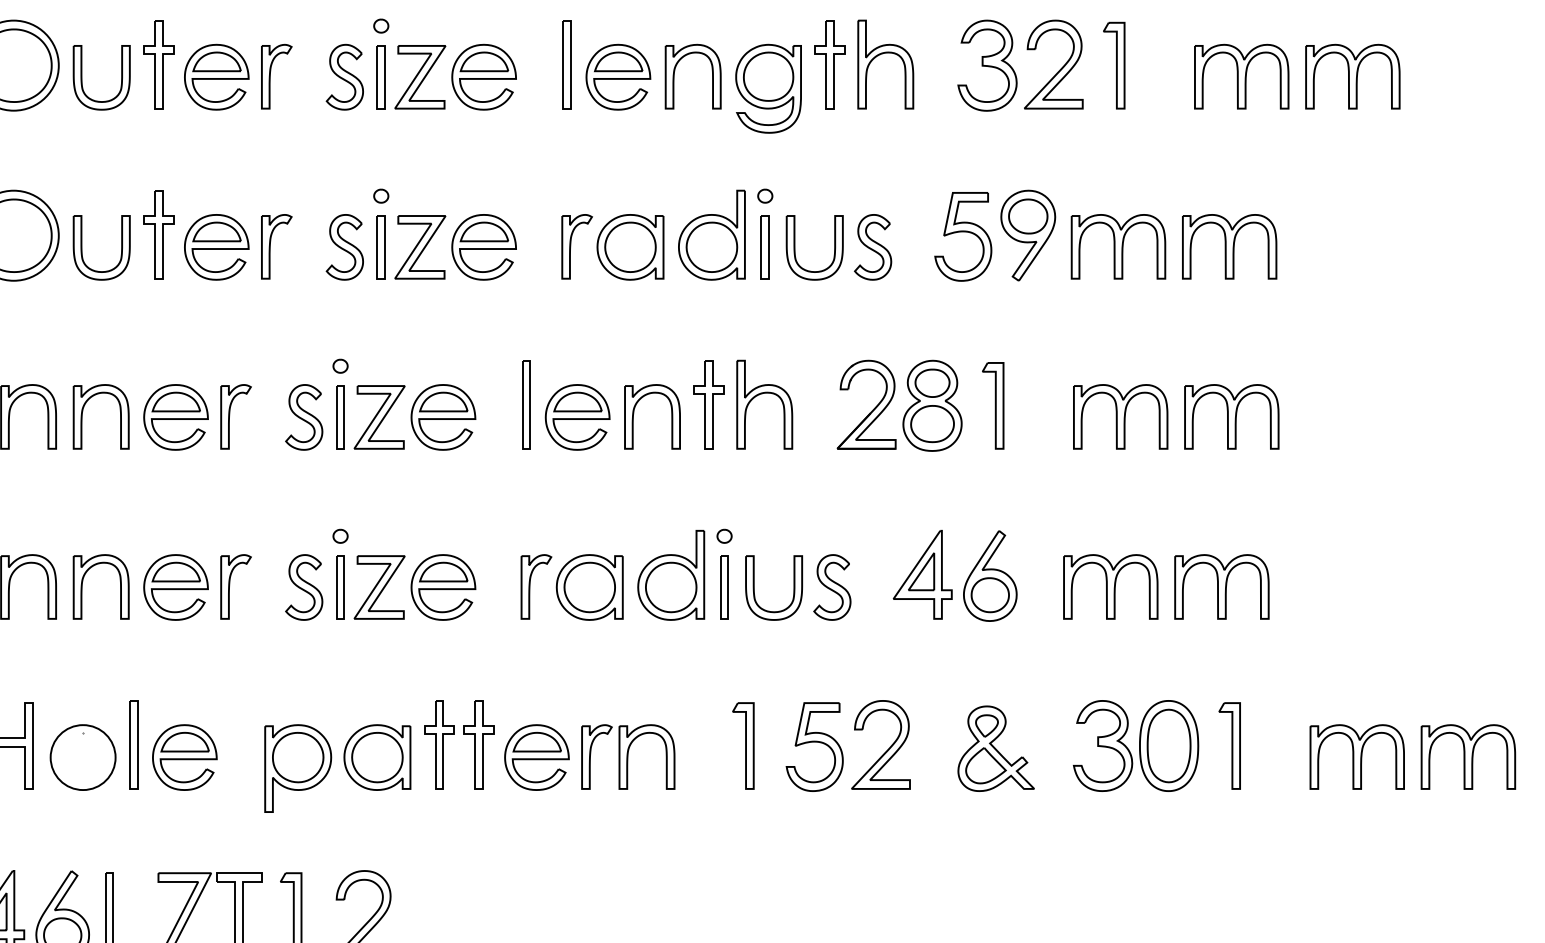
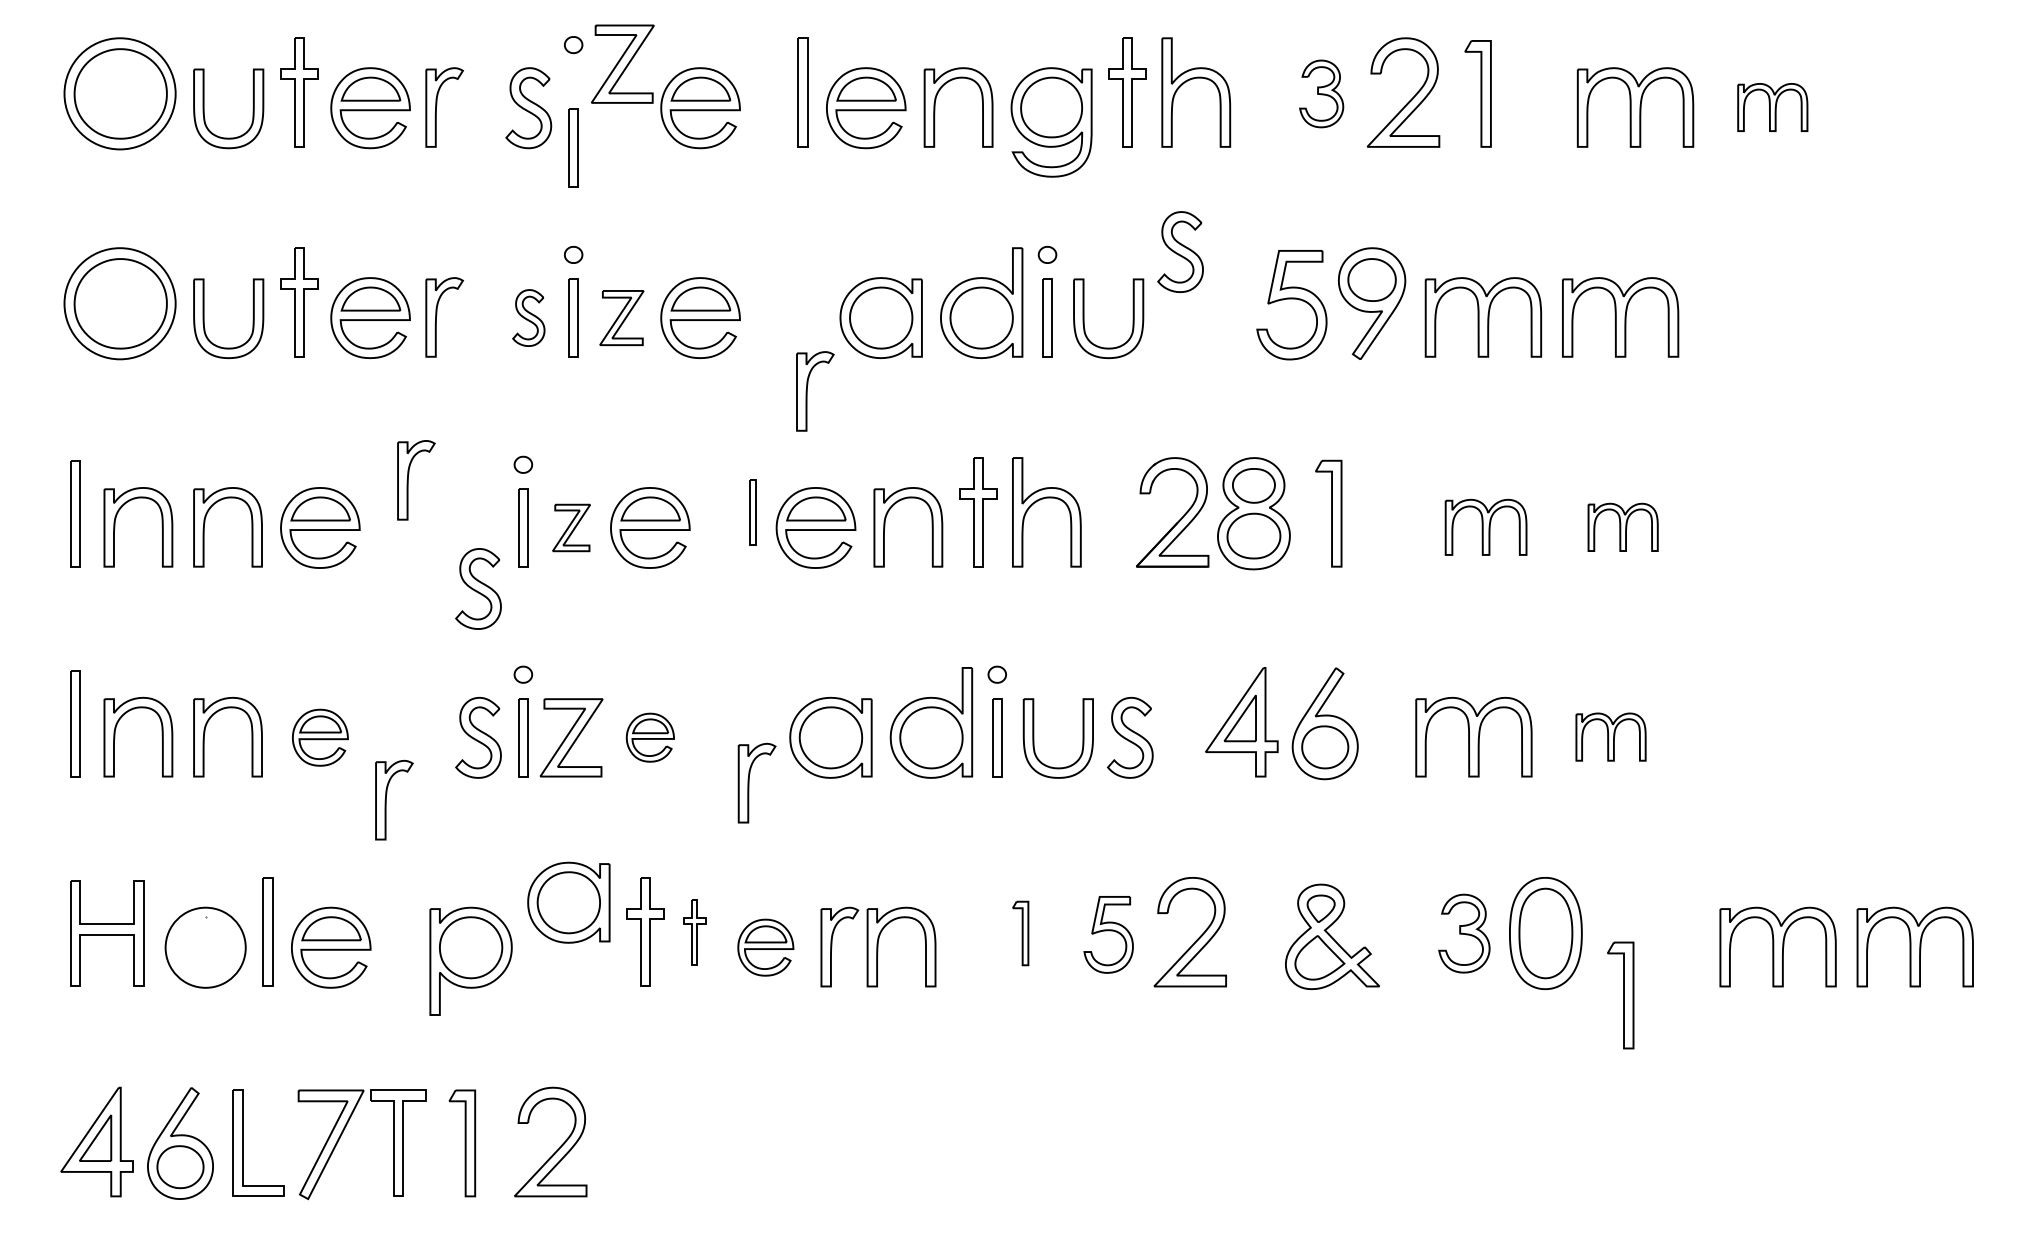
part: (987, 65) -> (1321, 93), size x0.6
part: (381, 76) -> (573, 147), moved
part: (420, 76) -> (622, 63), moved
part: (1352, 76) -> (1772, 107), size x0.6
part: (344, 246) -> (528, 317), size x0.7
part: (420, 246) -> (621, 317), size x0.7
part: (570, 246) -> (807, 391), moved
part: (873, 246) -> (1180, 251), moved
part: (526, 404) -> (752, 512), size x0.6
part: (229, 417) -> (408, 480), moved
part: (304, 417) -> (478, 588), moved
part: (379, 417) -> (571, 527), size x0.6
part: (1120, 417) -> (1485, 527), size x0.7
part: (1231, 417) -> (1622, 527), size x0.6
part: (229, 586) -> (386, 799), moved
part: (530, 586) -> (749, 782), moved
part: (1221, 586) -> (1610, 736), size x0.6
part: (176, 587) -> (320, 737), size x0.7
part: (443, 587) -> (650, 737), size x0.6
part: (479, 744) -> (694, 931), size x0.6
part: (743, 746) -> (1020, 933), size x0.6
part: (814, 746) -> (1108, 934), size x0.7
part: (1103, 746) -> (1464, 933), size x0.7
part: (1229, 746) -> (1620, 995), moved
part: (377, 757) -> (568, 902), moved
part: (536, 757) -> (765, 947), size x0.7

